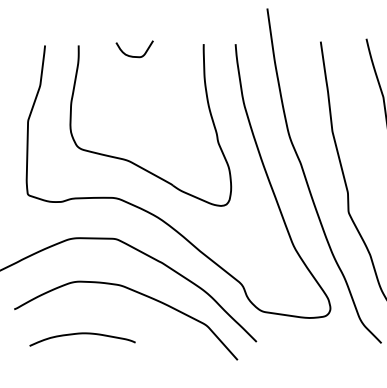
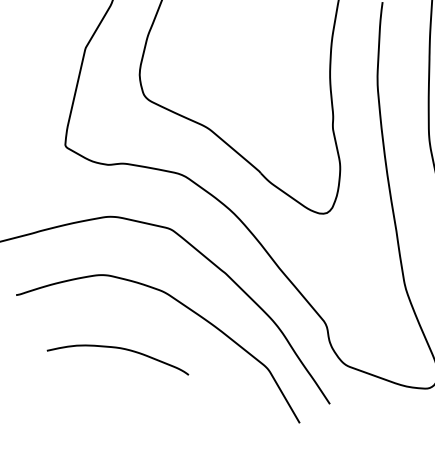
curve: (82, 334) -> (120, 349), moved

